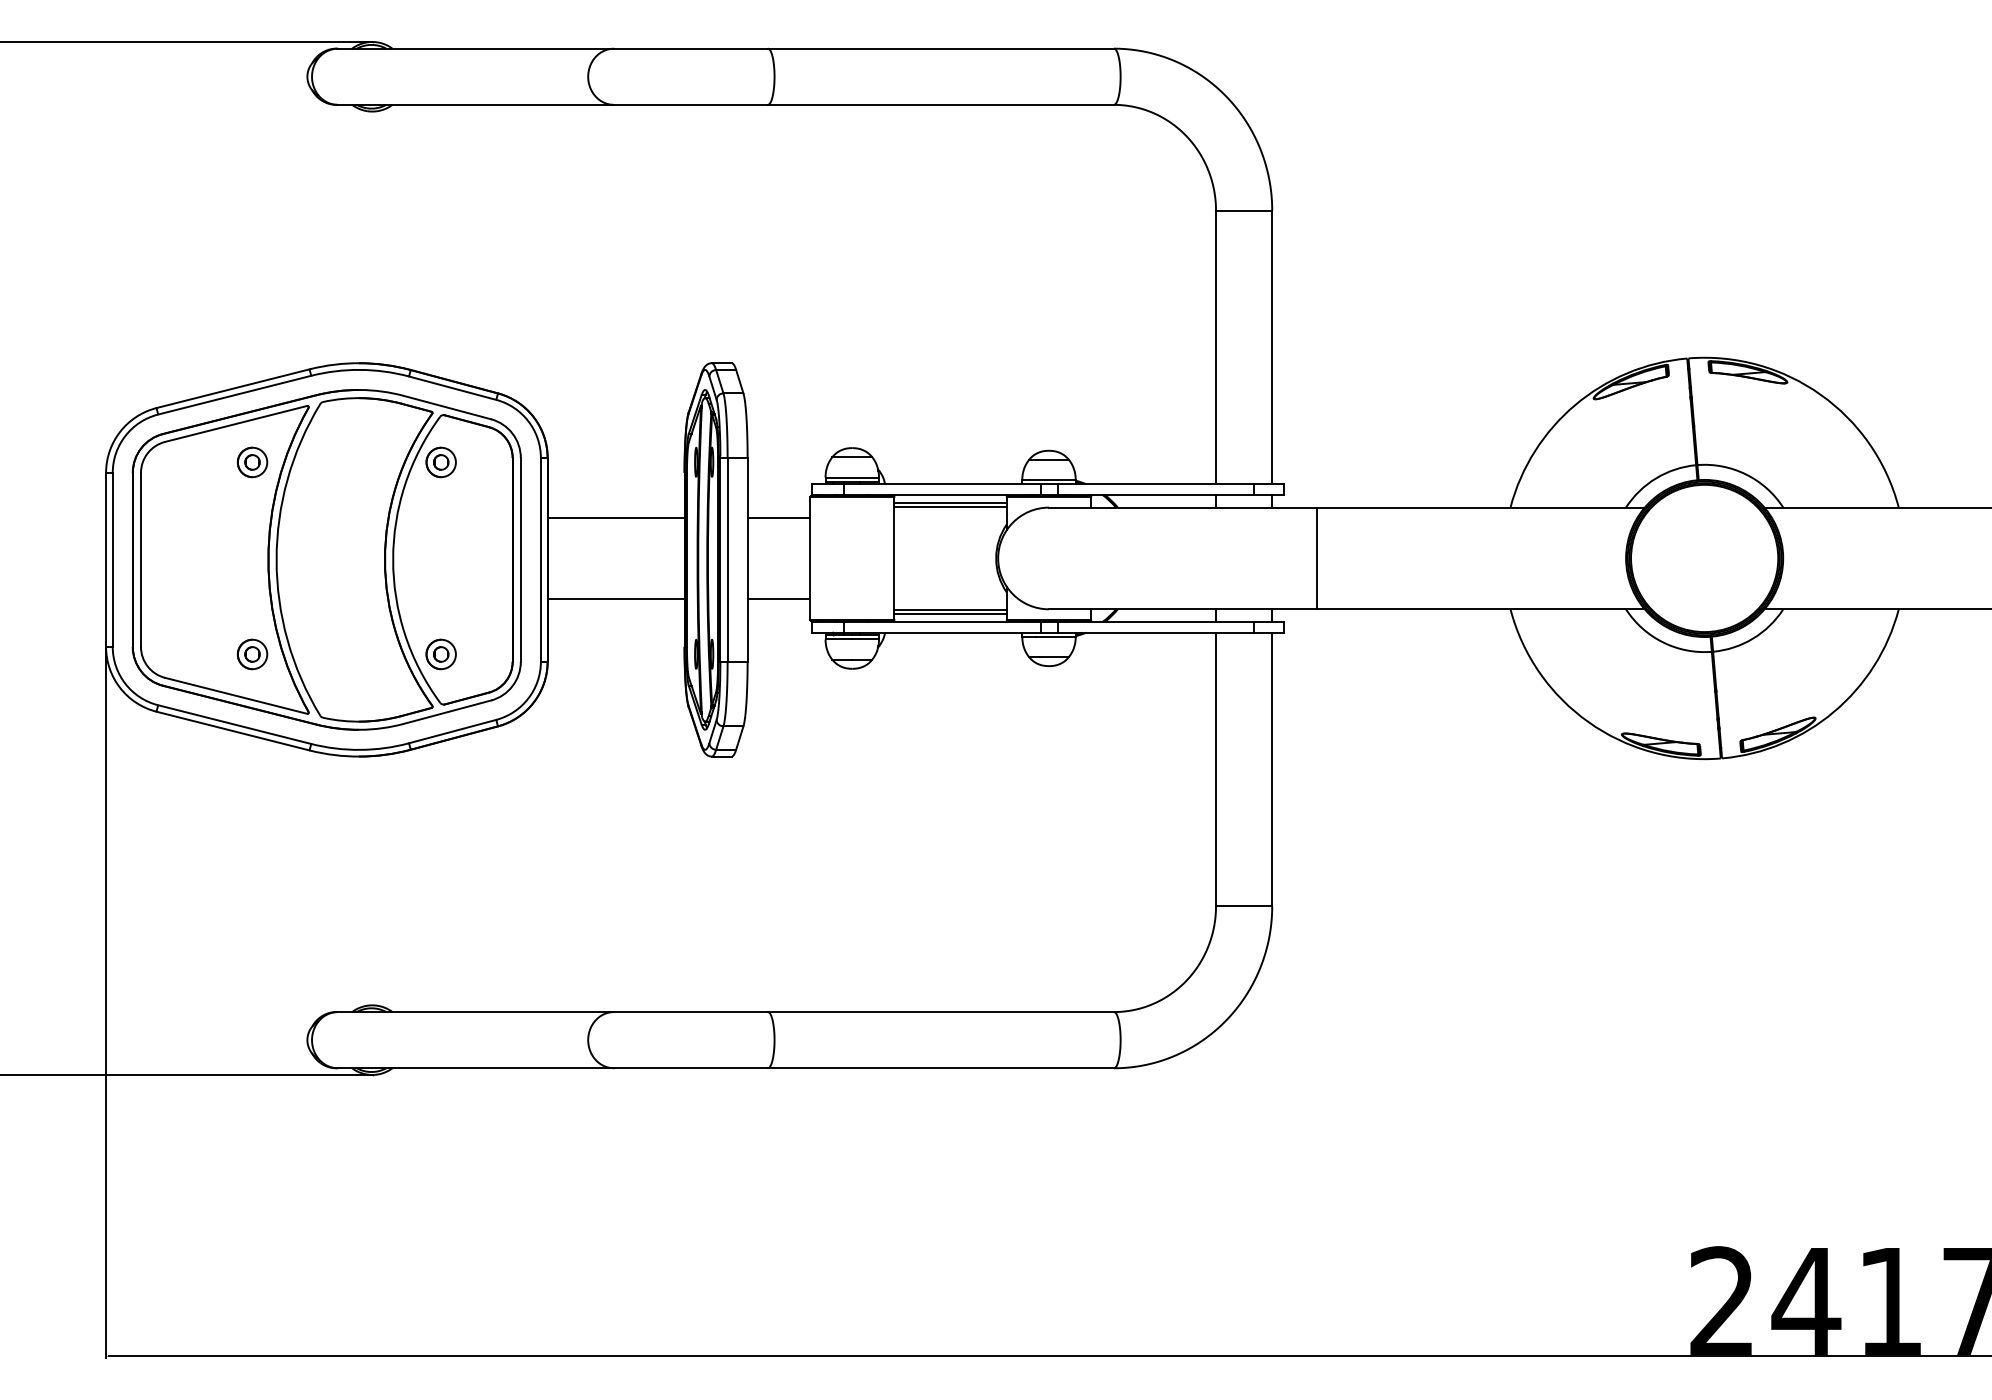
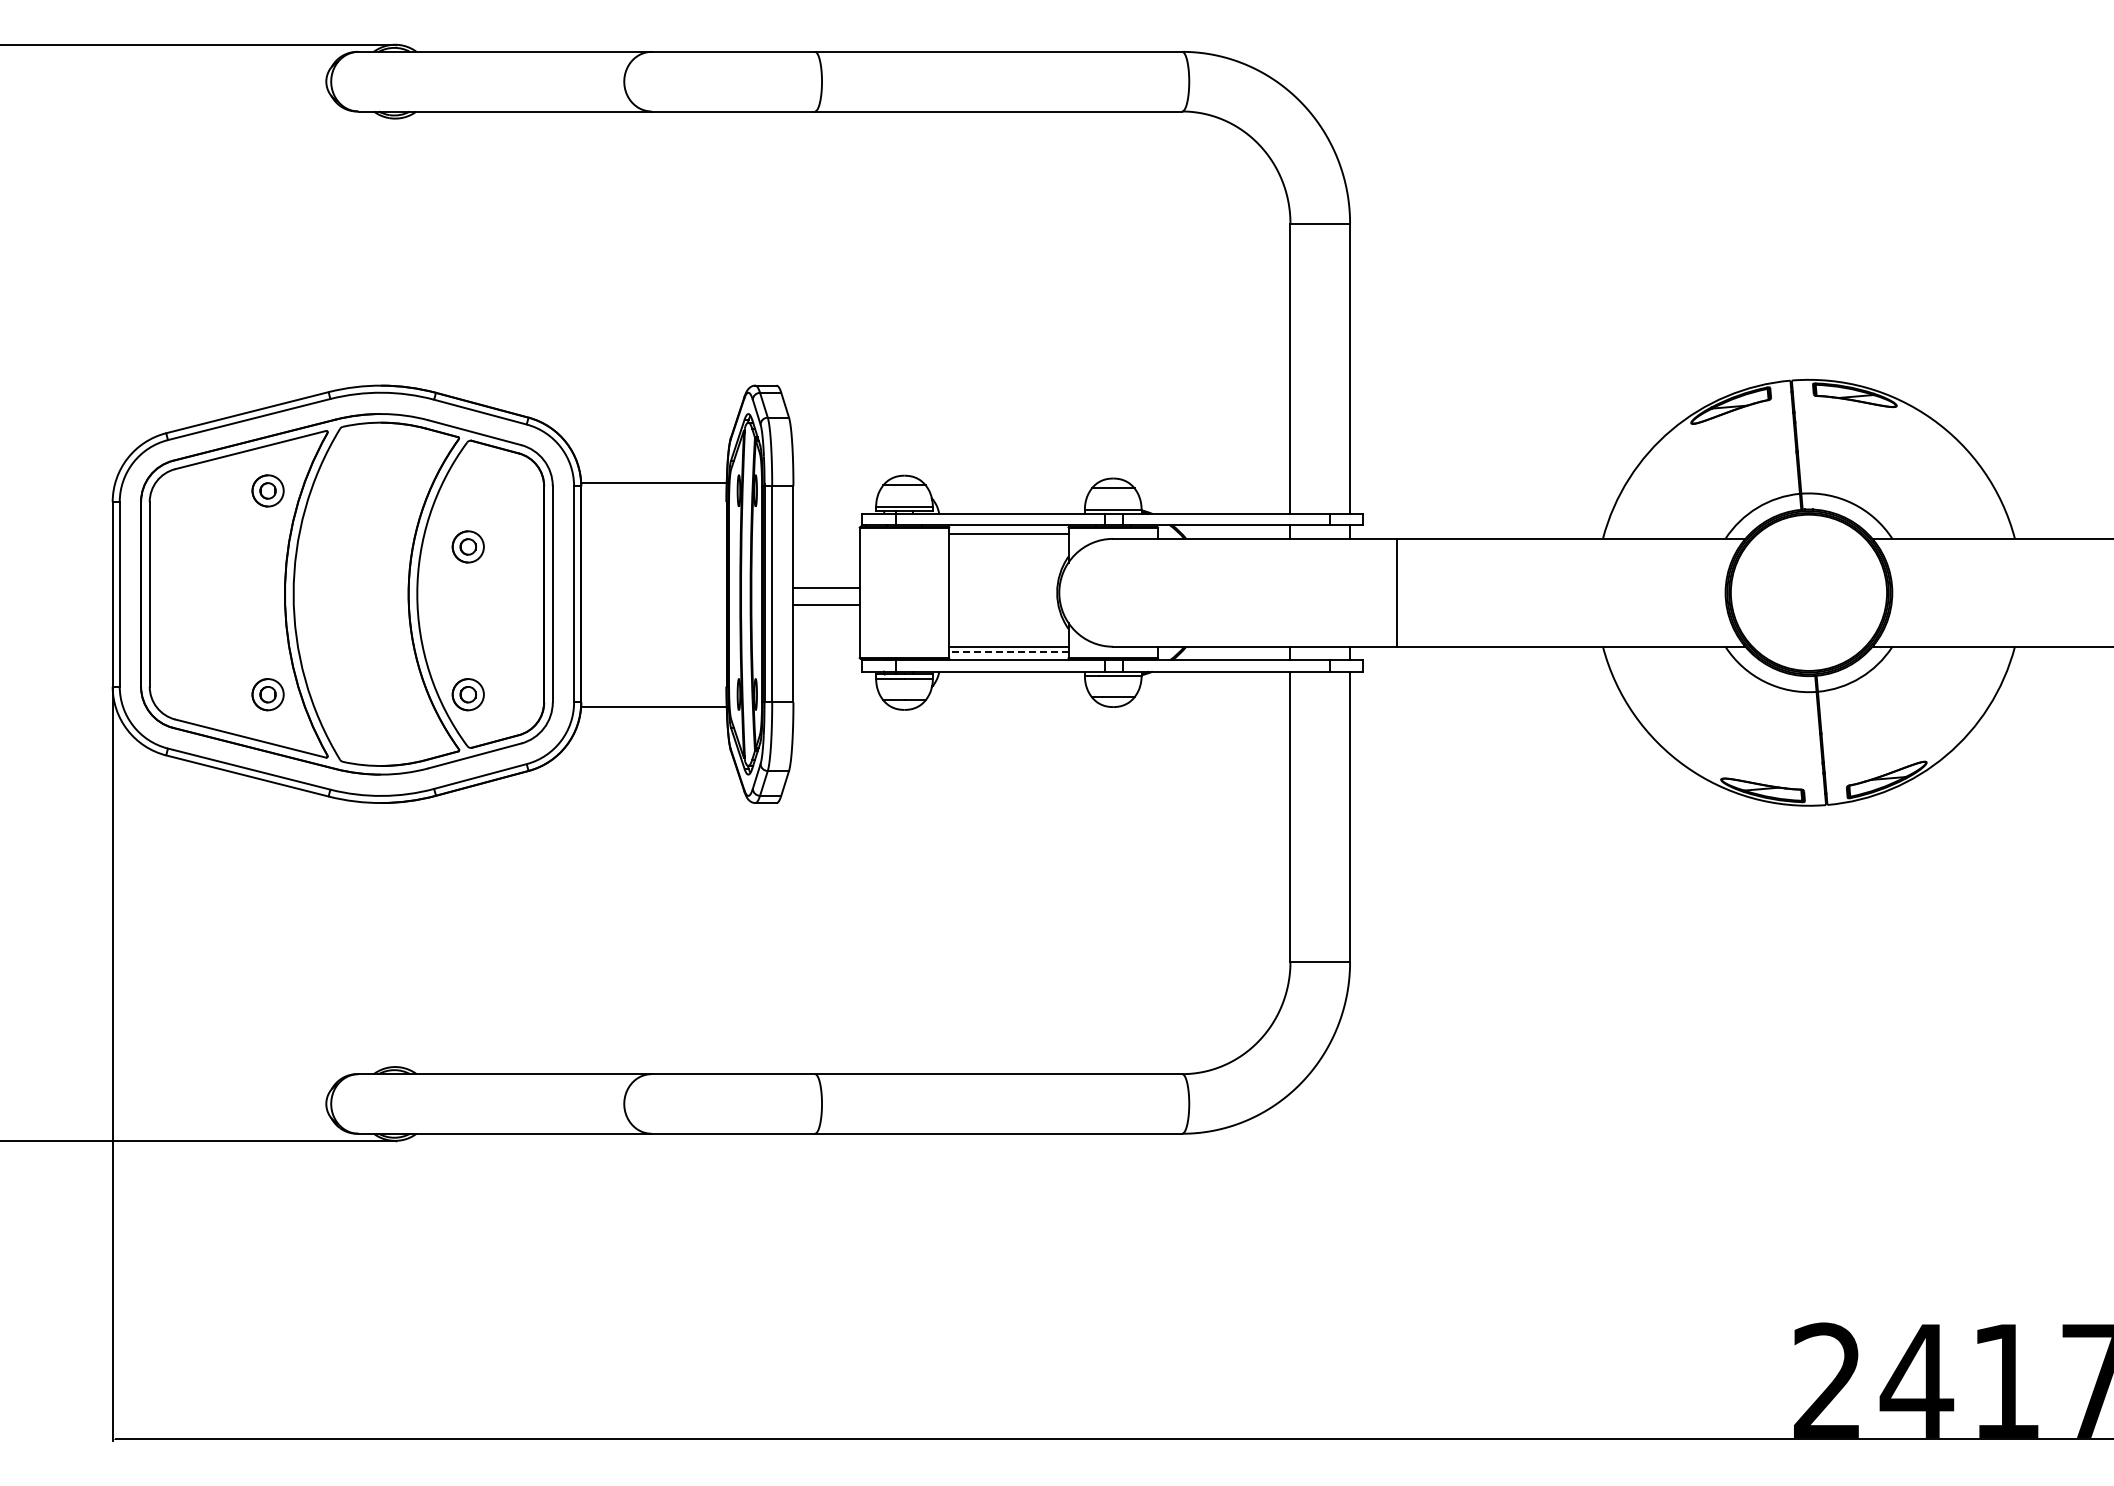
part: (440, 462) -> (467, 546), moved
line: (950, 507) -> (1008, 538), removed
line: (615, 518) -> (653, 483), moved
line: (778, 518) -> (826, 605), moved
line: (615, 598) -> (653, 707), moved
line: (778, 598) -> (826, 588), moved
line: (950, 613) -> (1008, 651), solid -> dashed

